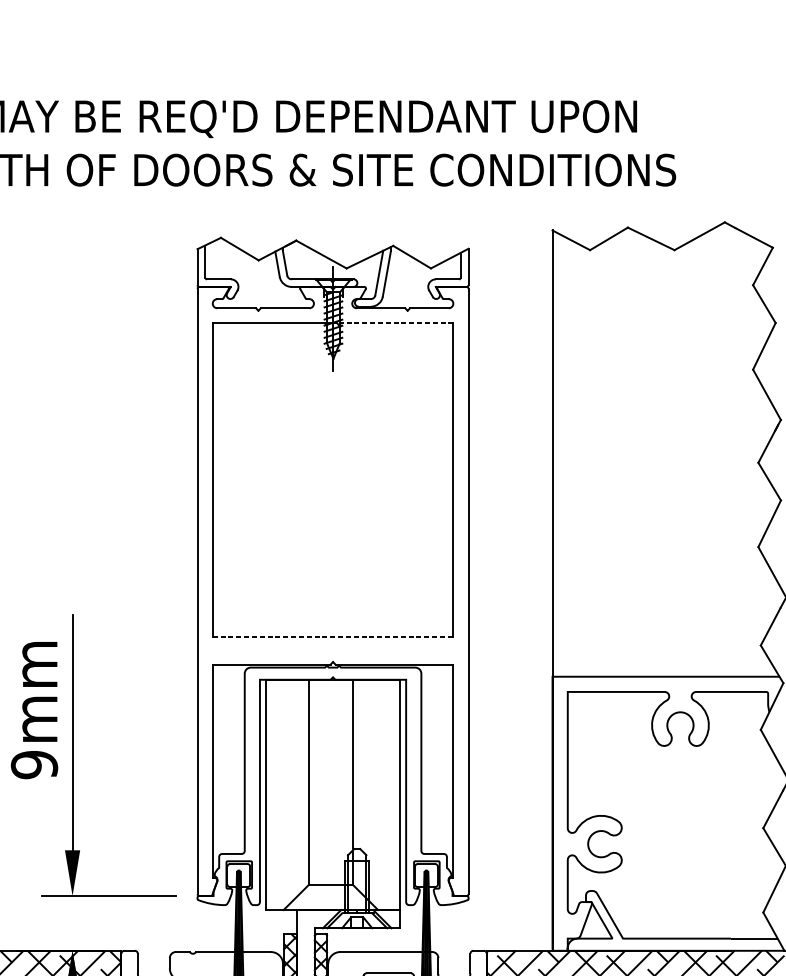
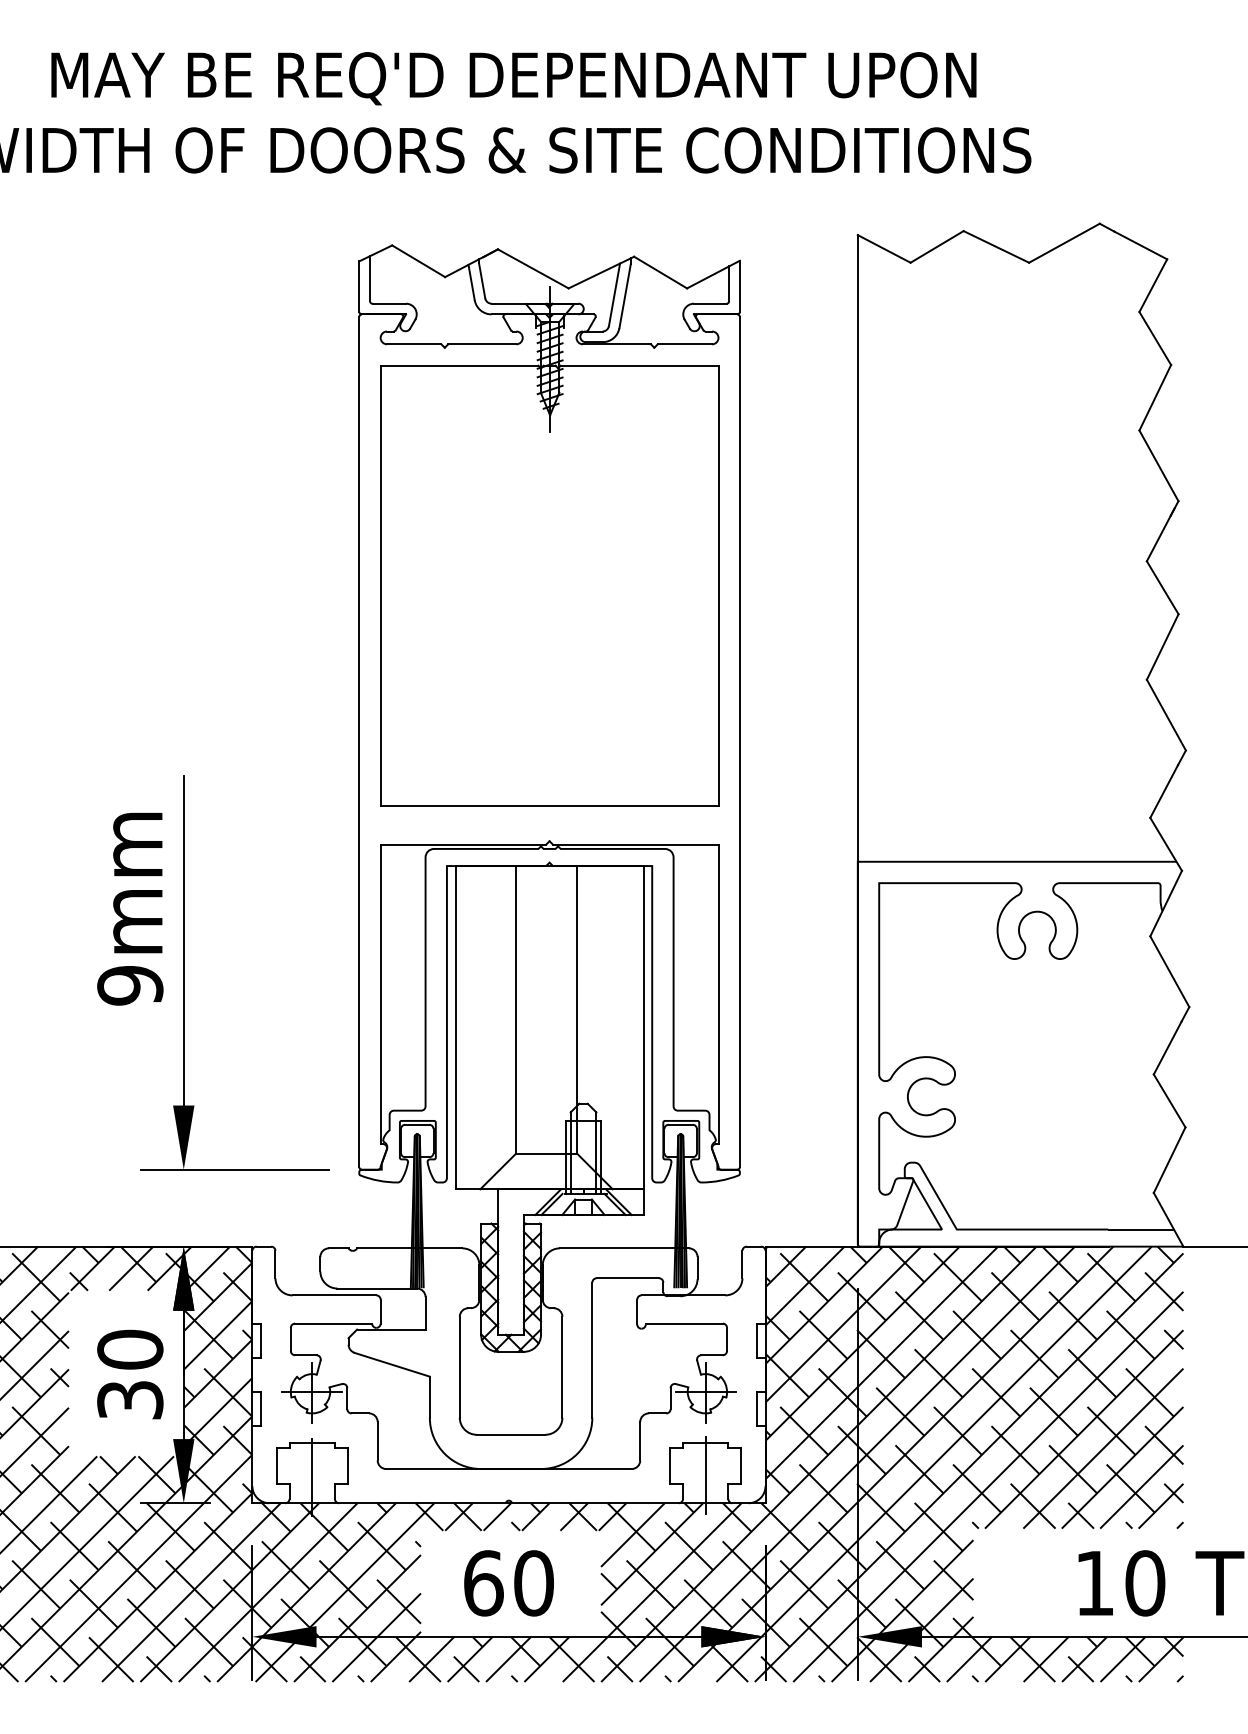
line: (397, 323) -> (639, 365), dashed -> solid
line: (333, 637) -> (549, 806), dashed -> solid

